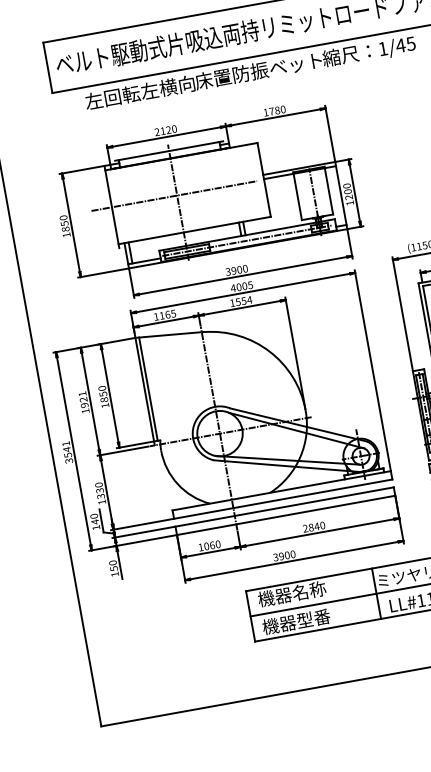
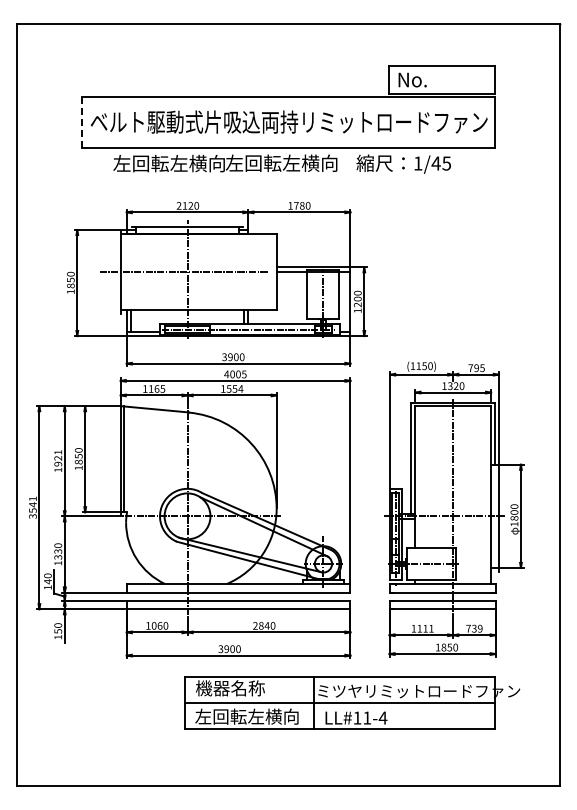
line: (48, 67) -> (82, 122), solid -> dashed
text: (258, 70) -> (290, 162), 床置防振ベット -> 左回転左横向
text: (312, 618) -> (246, 716), 機器型番 -> 左回転左横向

